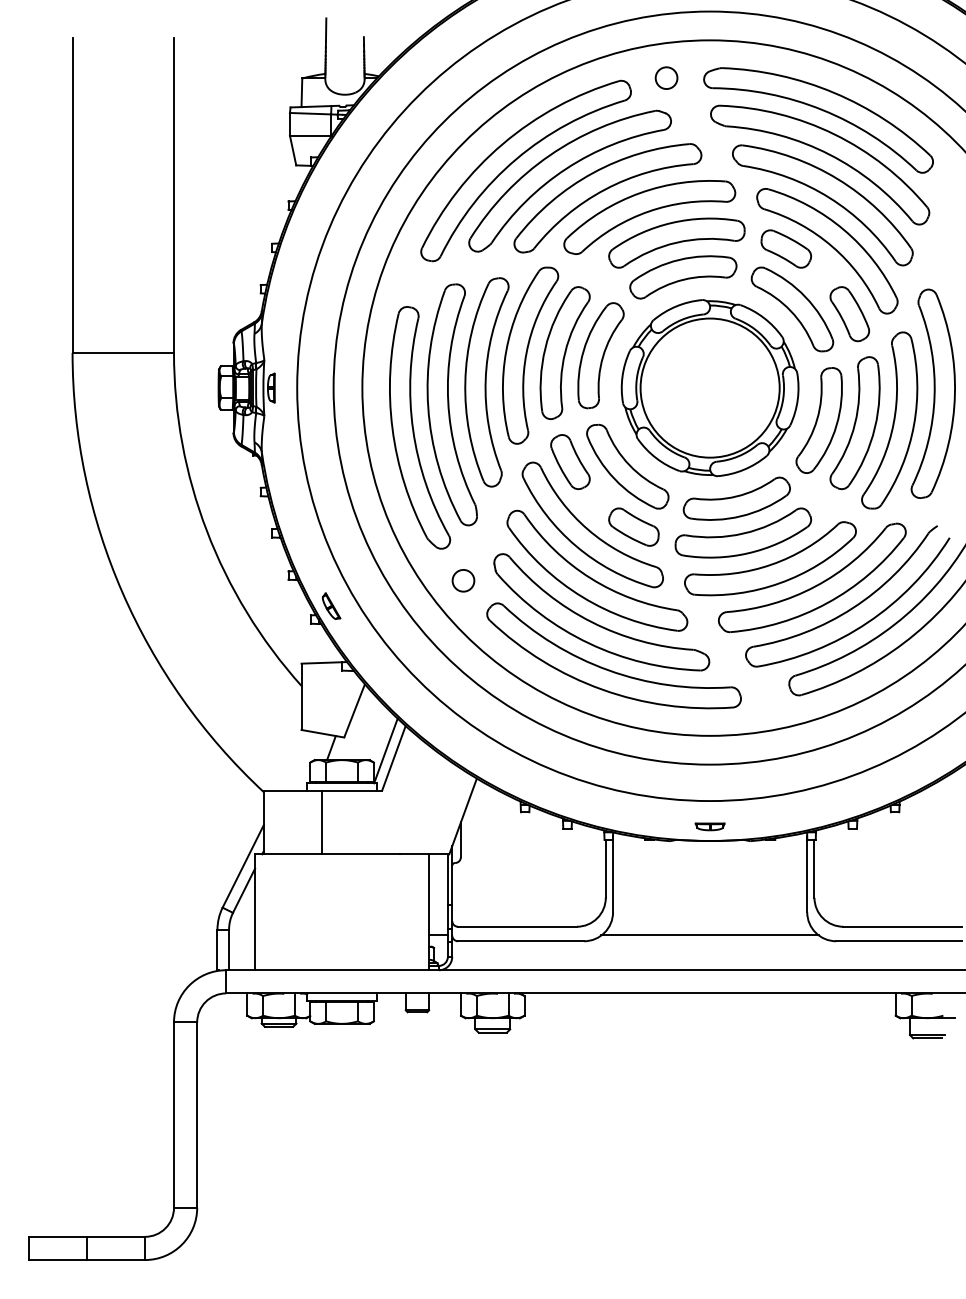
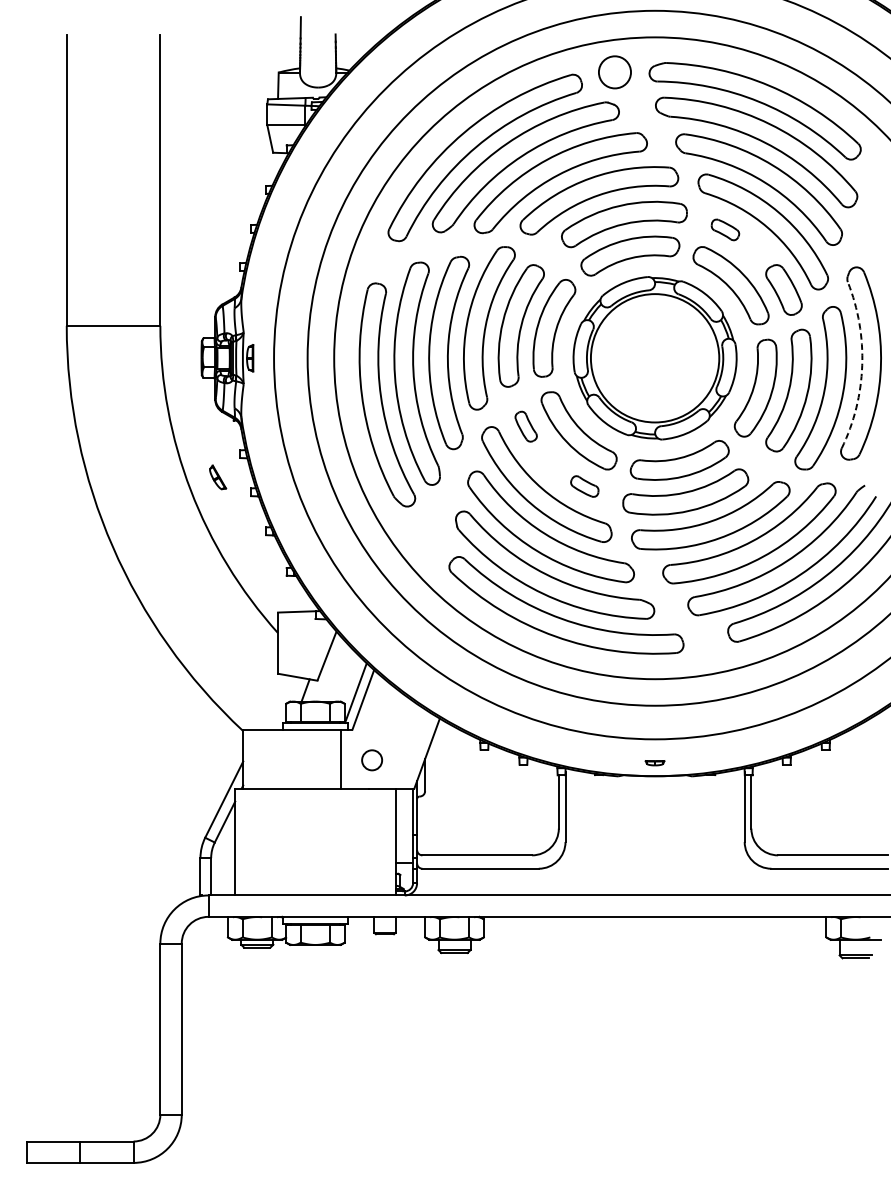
circle: (666, 77) -> (614, 71), size x1.6
part: (786, 248) -> (725, 229), size x0.6
arc: (934, 396) -> (862, 366), solid -> dashed
part: (570, 462) -> (526, 426), size x0.6
part: (633, 526) -> (584, 485), size x0.6
circle: (463, 580) -> (372, 760), moved
part: (331, 605) -> (218, 476), moved
line: (321, 822) -> (340, 759), moved
part: (709, 826) -> (654, 762), size x0.7
line: (709, 935) -> (654, 863), removed

